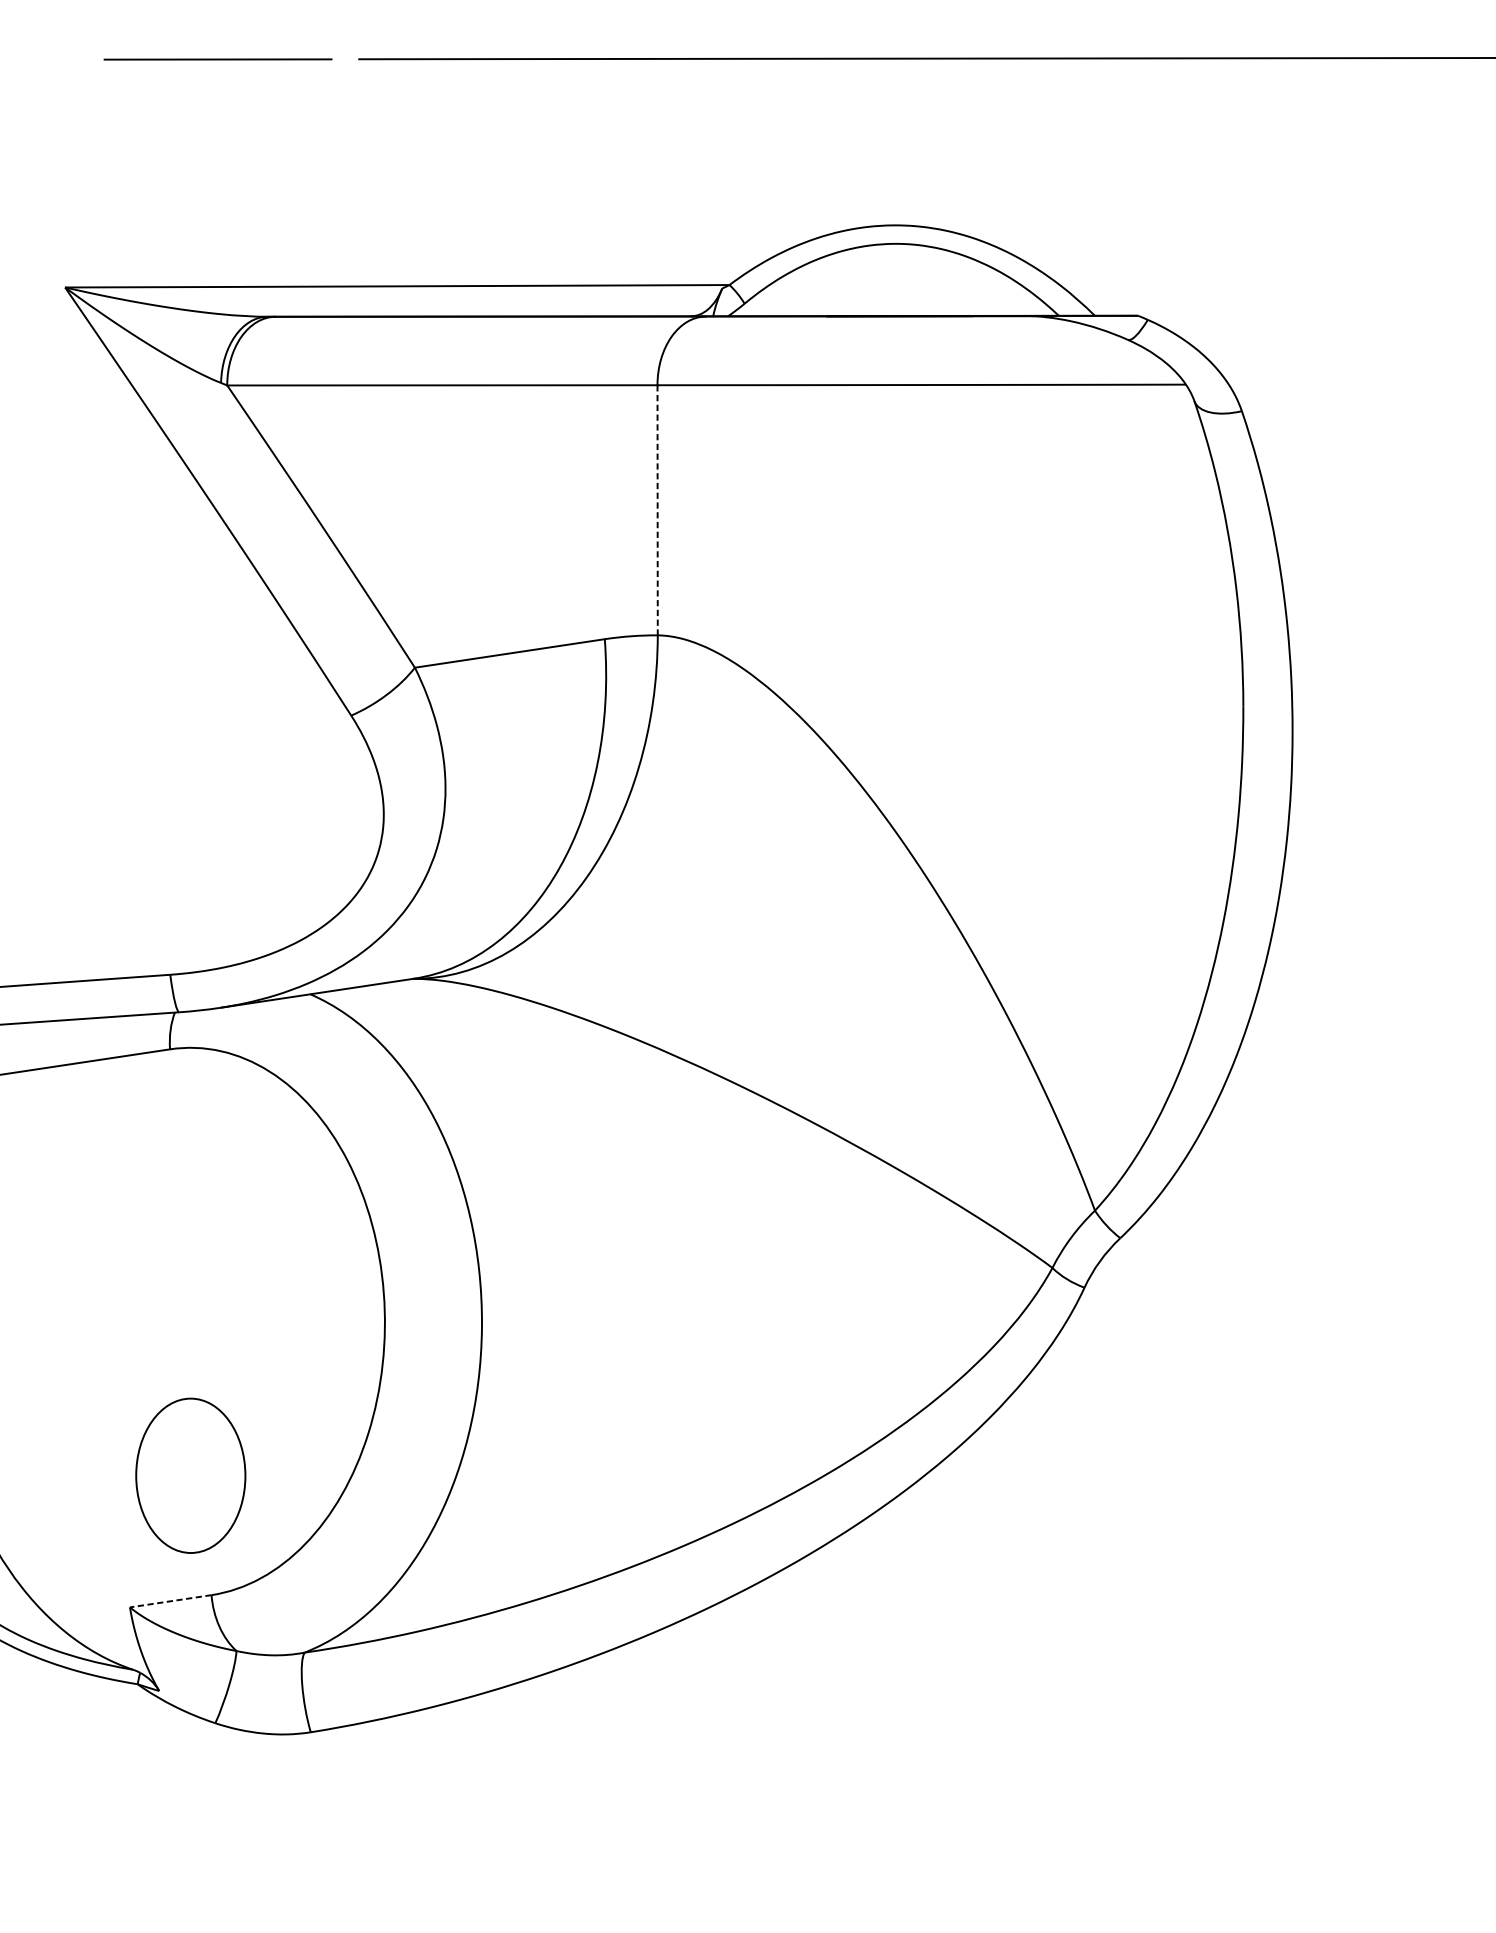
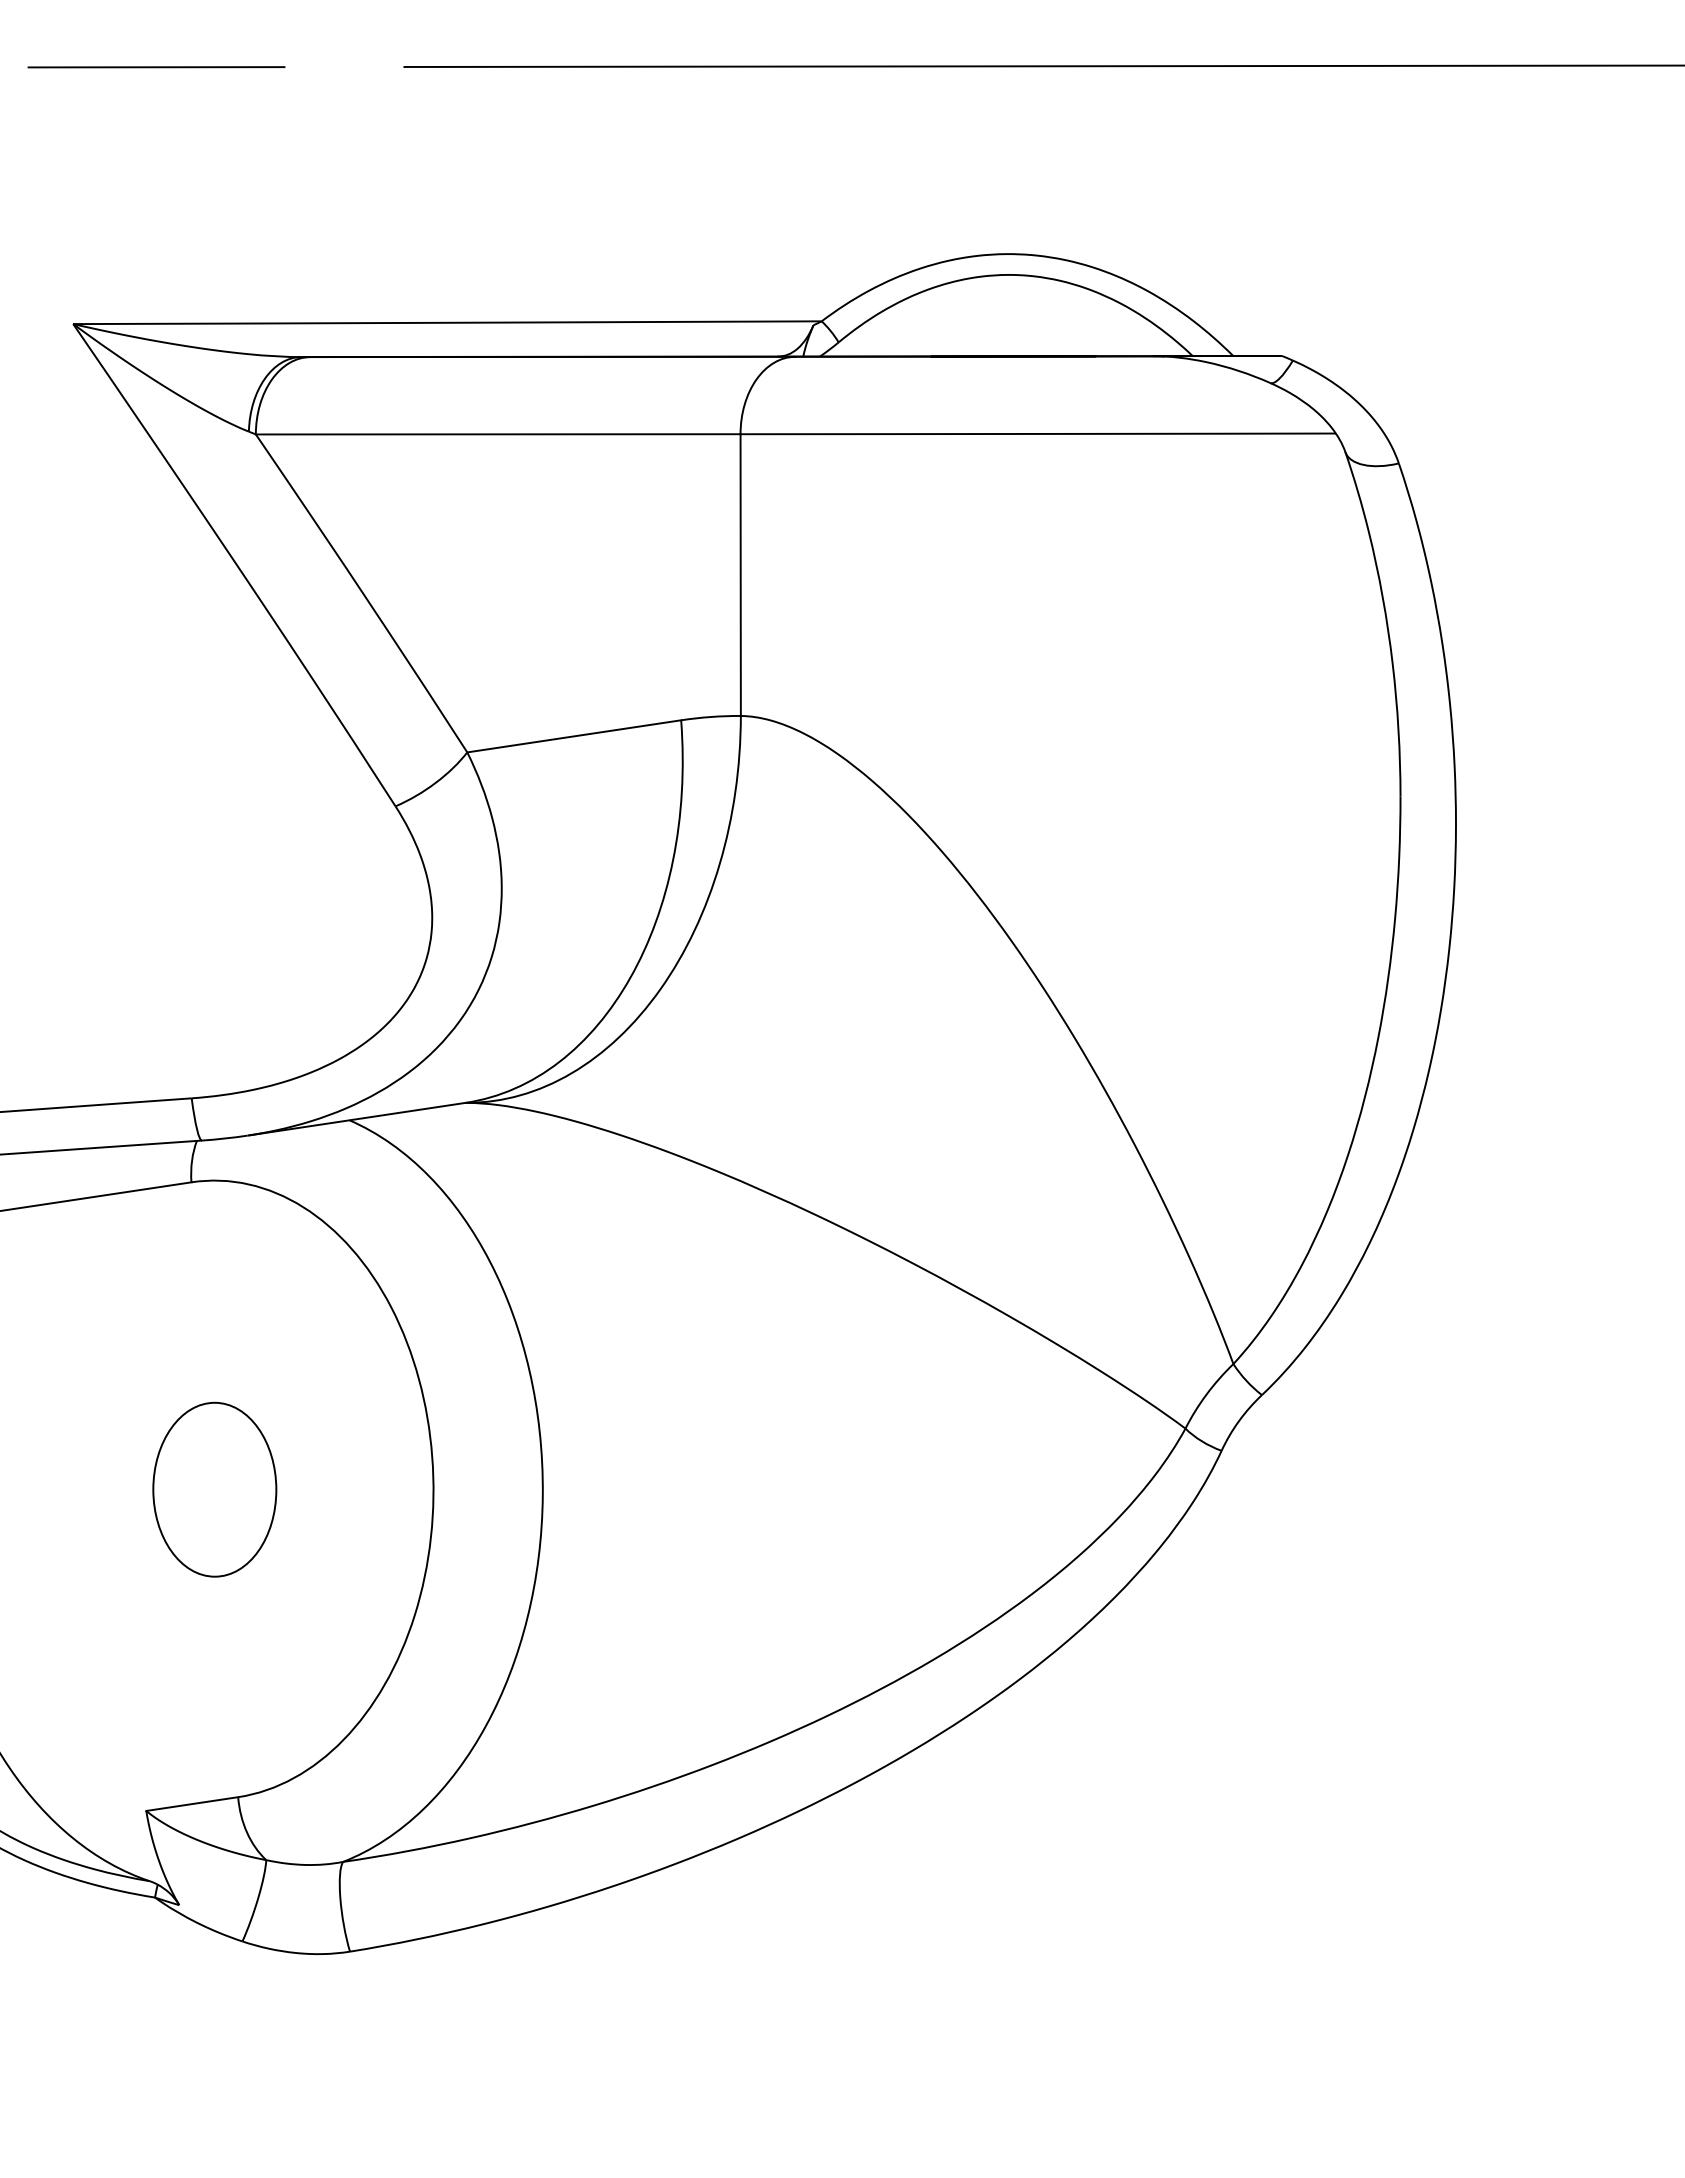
line: (218, 59) -> (156, 67), moved
line: (657, 510) -> (740, 575), dashed -> solid
part: (190, 1475) -> (214, 1489), moved
line: (170, 1601) -> (191, 1804), dashed -> solid

